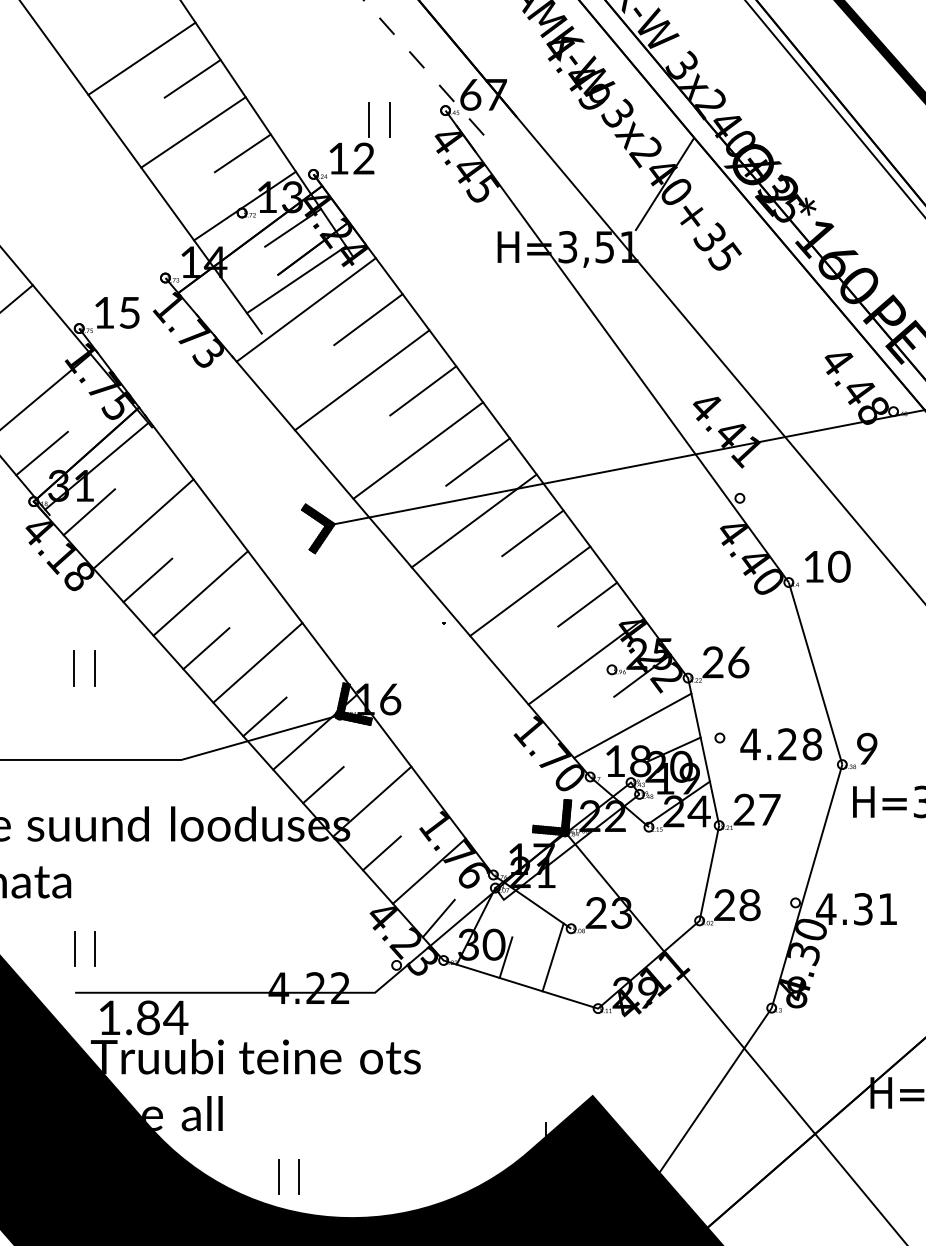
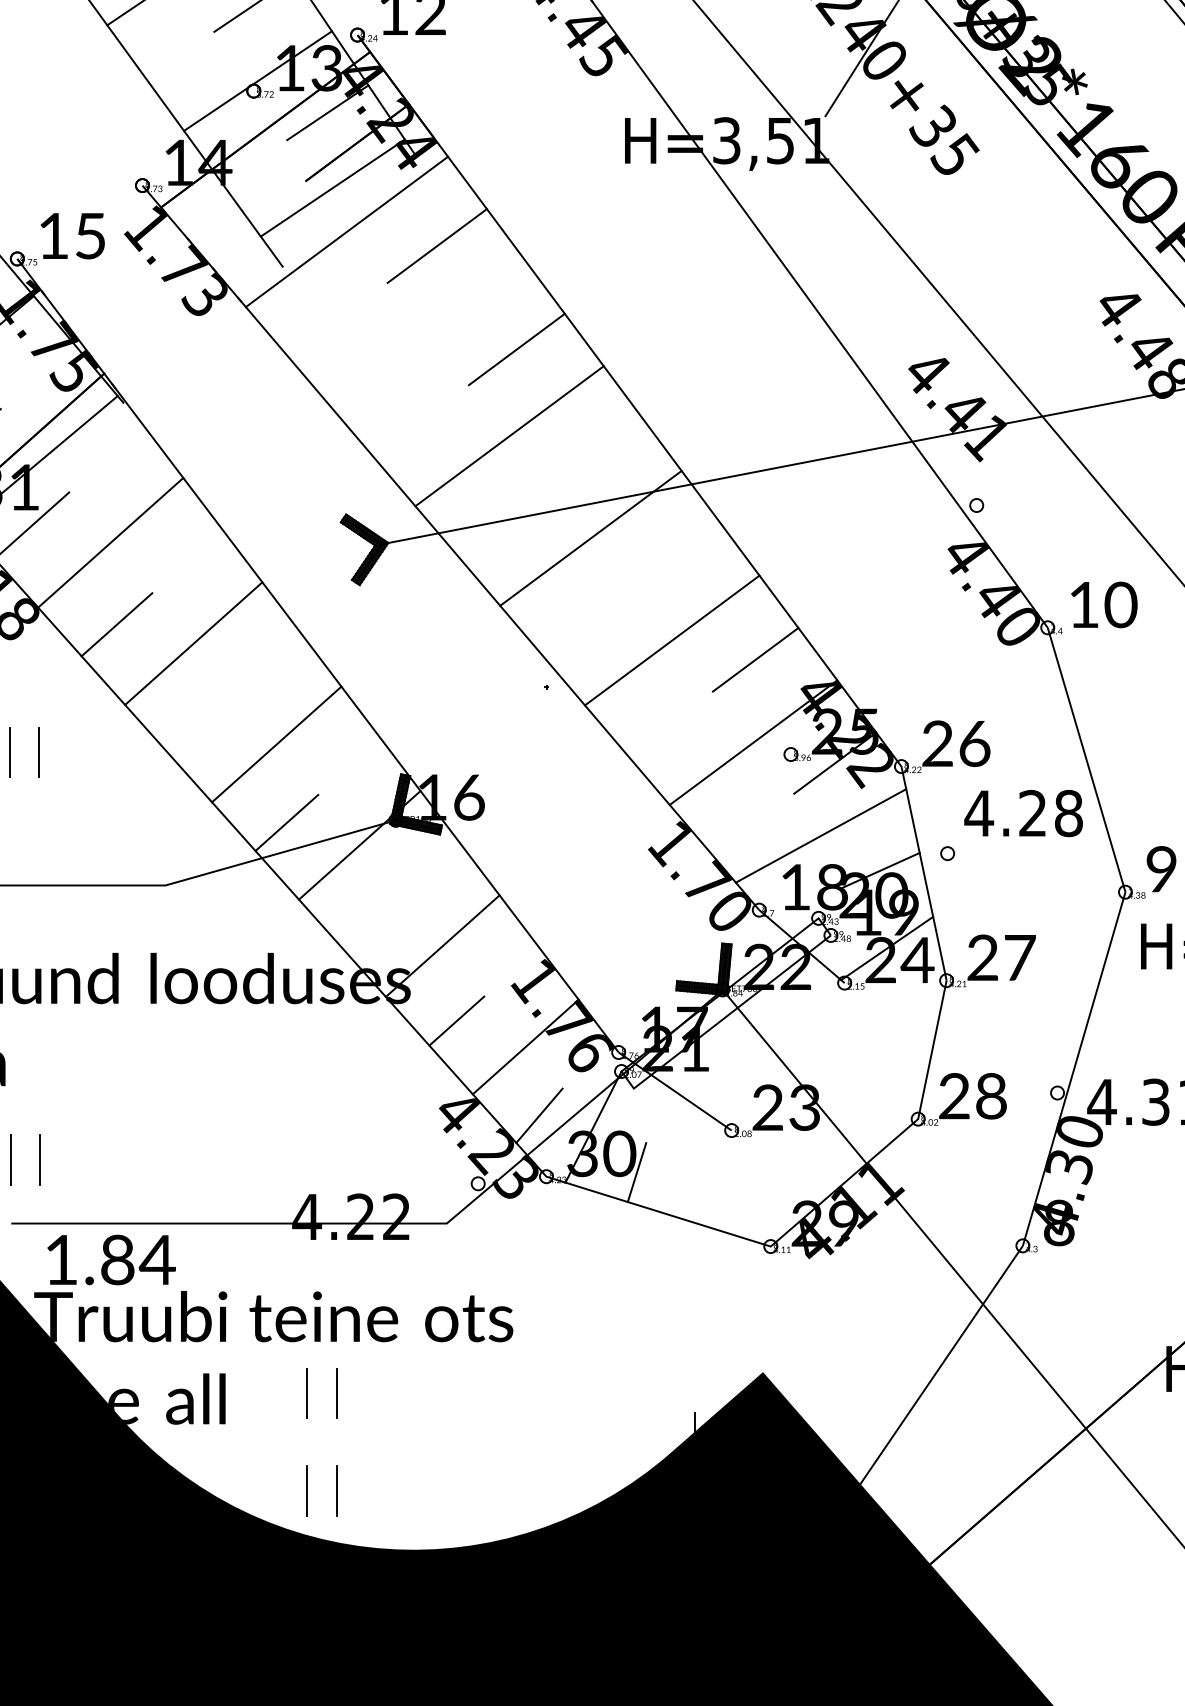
line: (362, 380) -> (428, 334), removed
line: (477, 461) -> (595, 452), removed
line: (532, 533) -> (675, 556), removed
line: (206, 648) -> (202, 723), removed
text: (781, 744) -> (1024, 813), moved
line: (323, 785) -> (371, 922), removed
line: (552, 957) -> (704, 1172), removed
part: (279, 1109) -> (308, 1393), added

